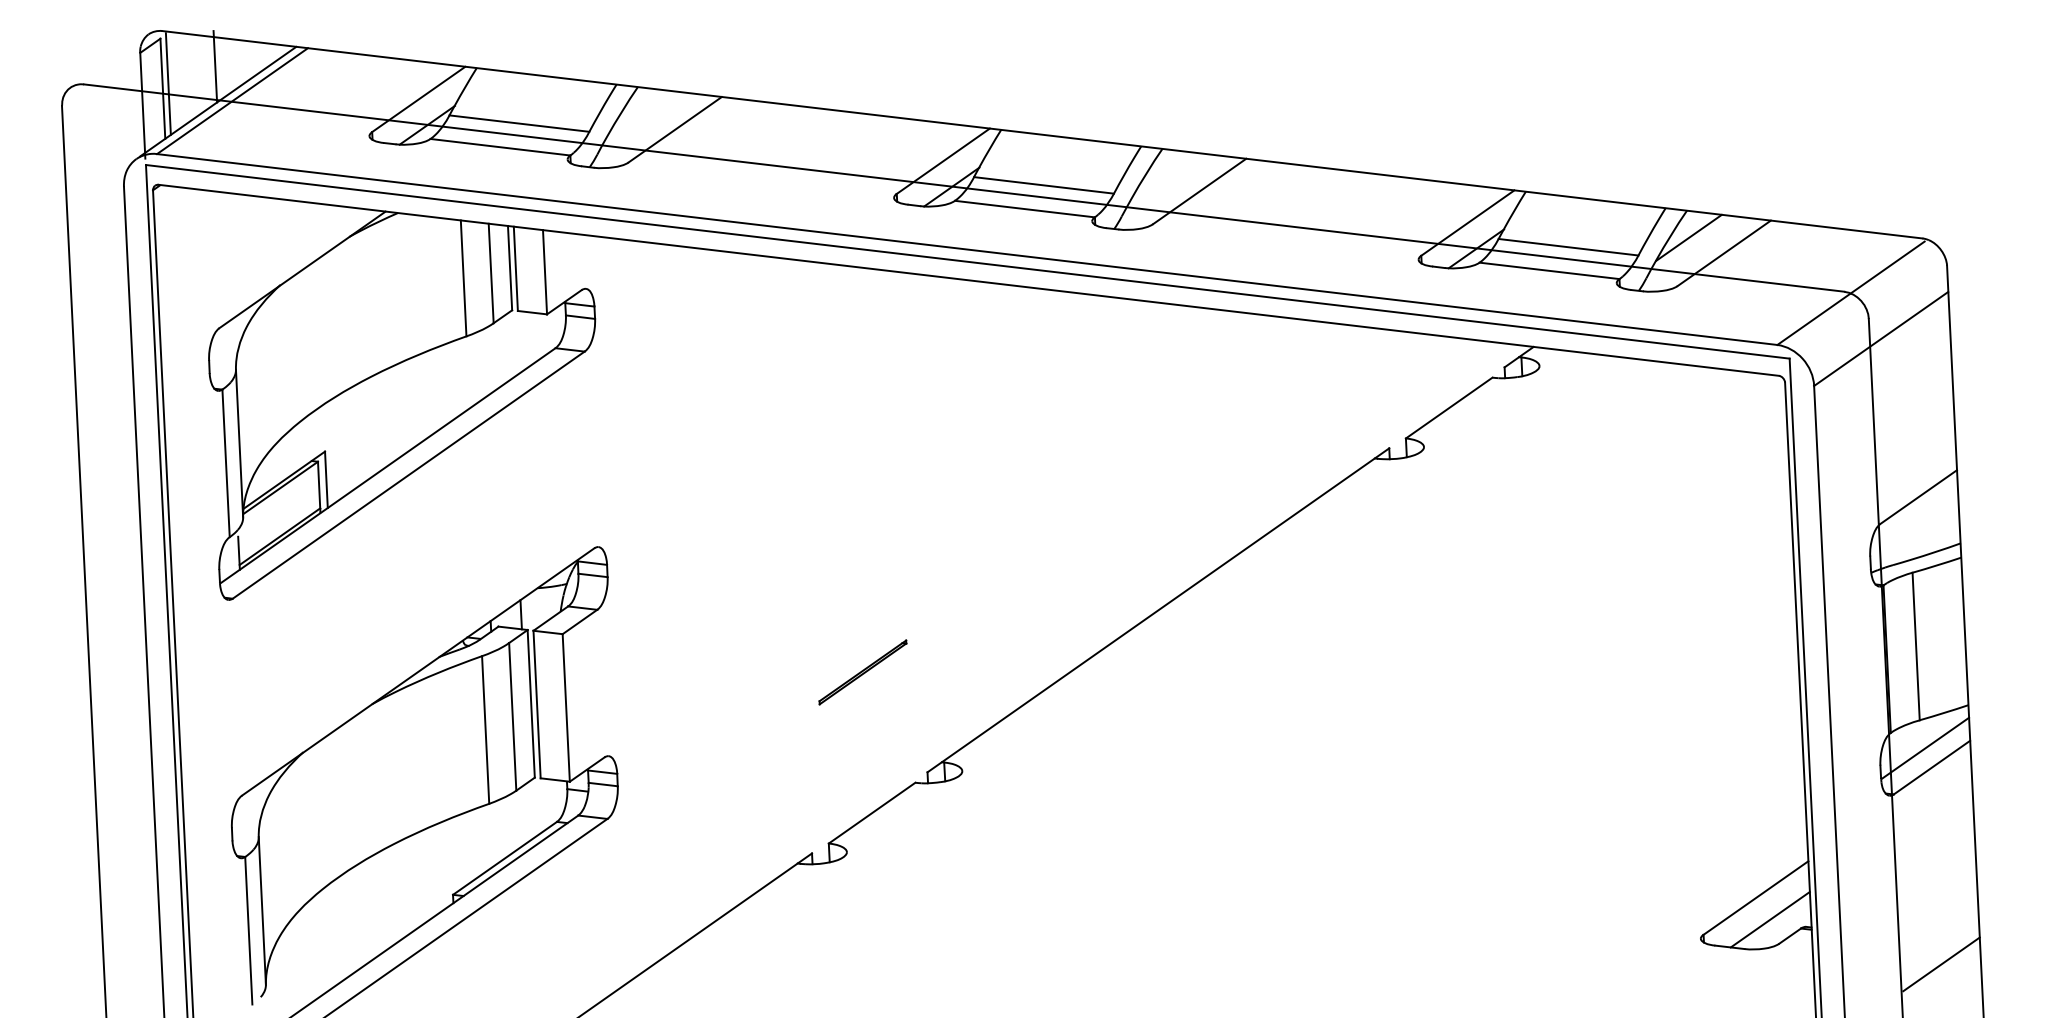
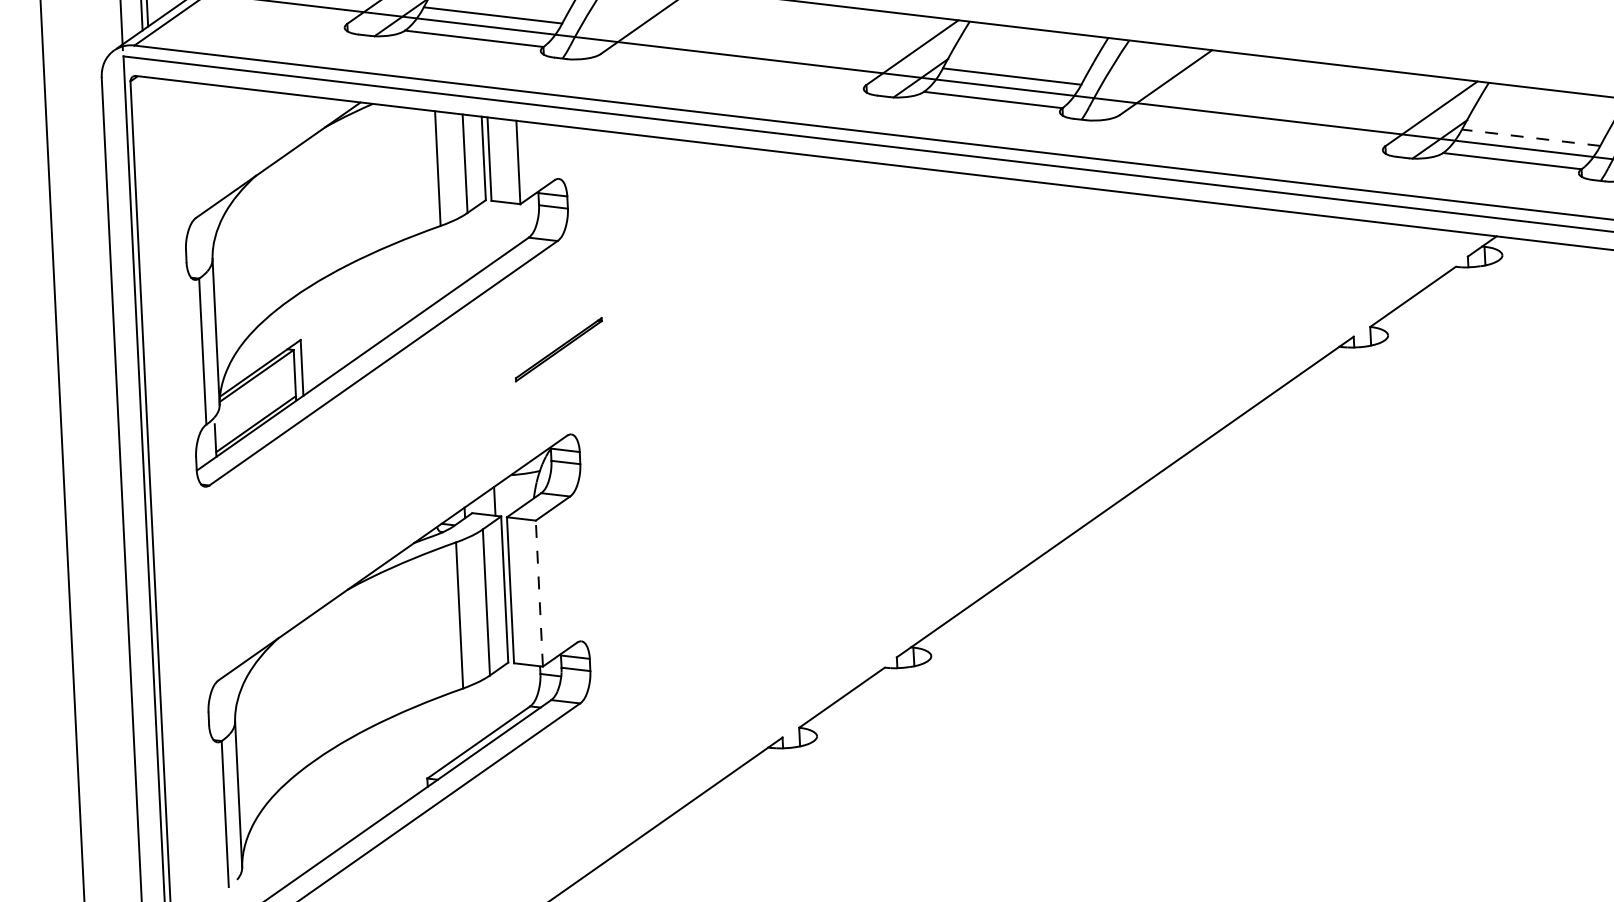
line: (1568, 247) -> (1531, 138), solid -> dashed
part: (862, 672) -> (558, 349), moved
line: (566, 707) -> (539, 593), solid -> dashed

